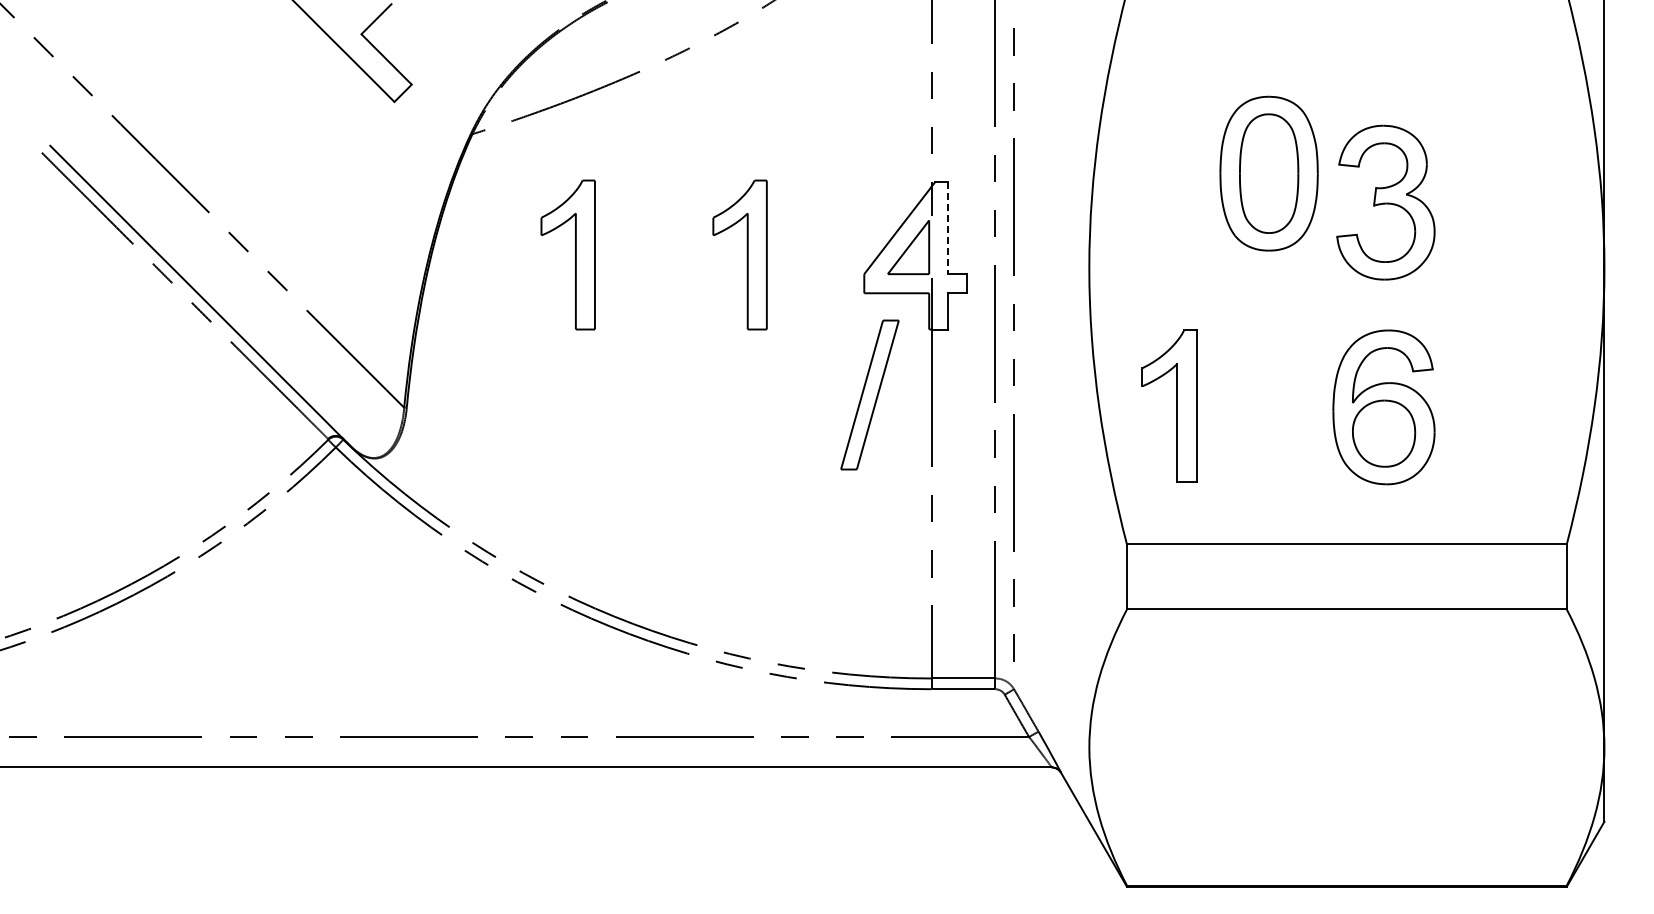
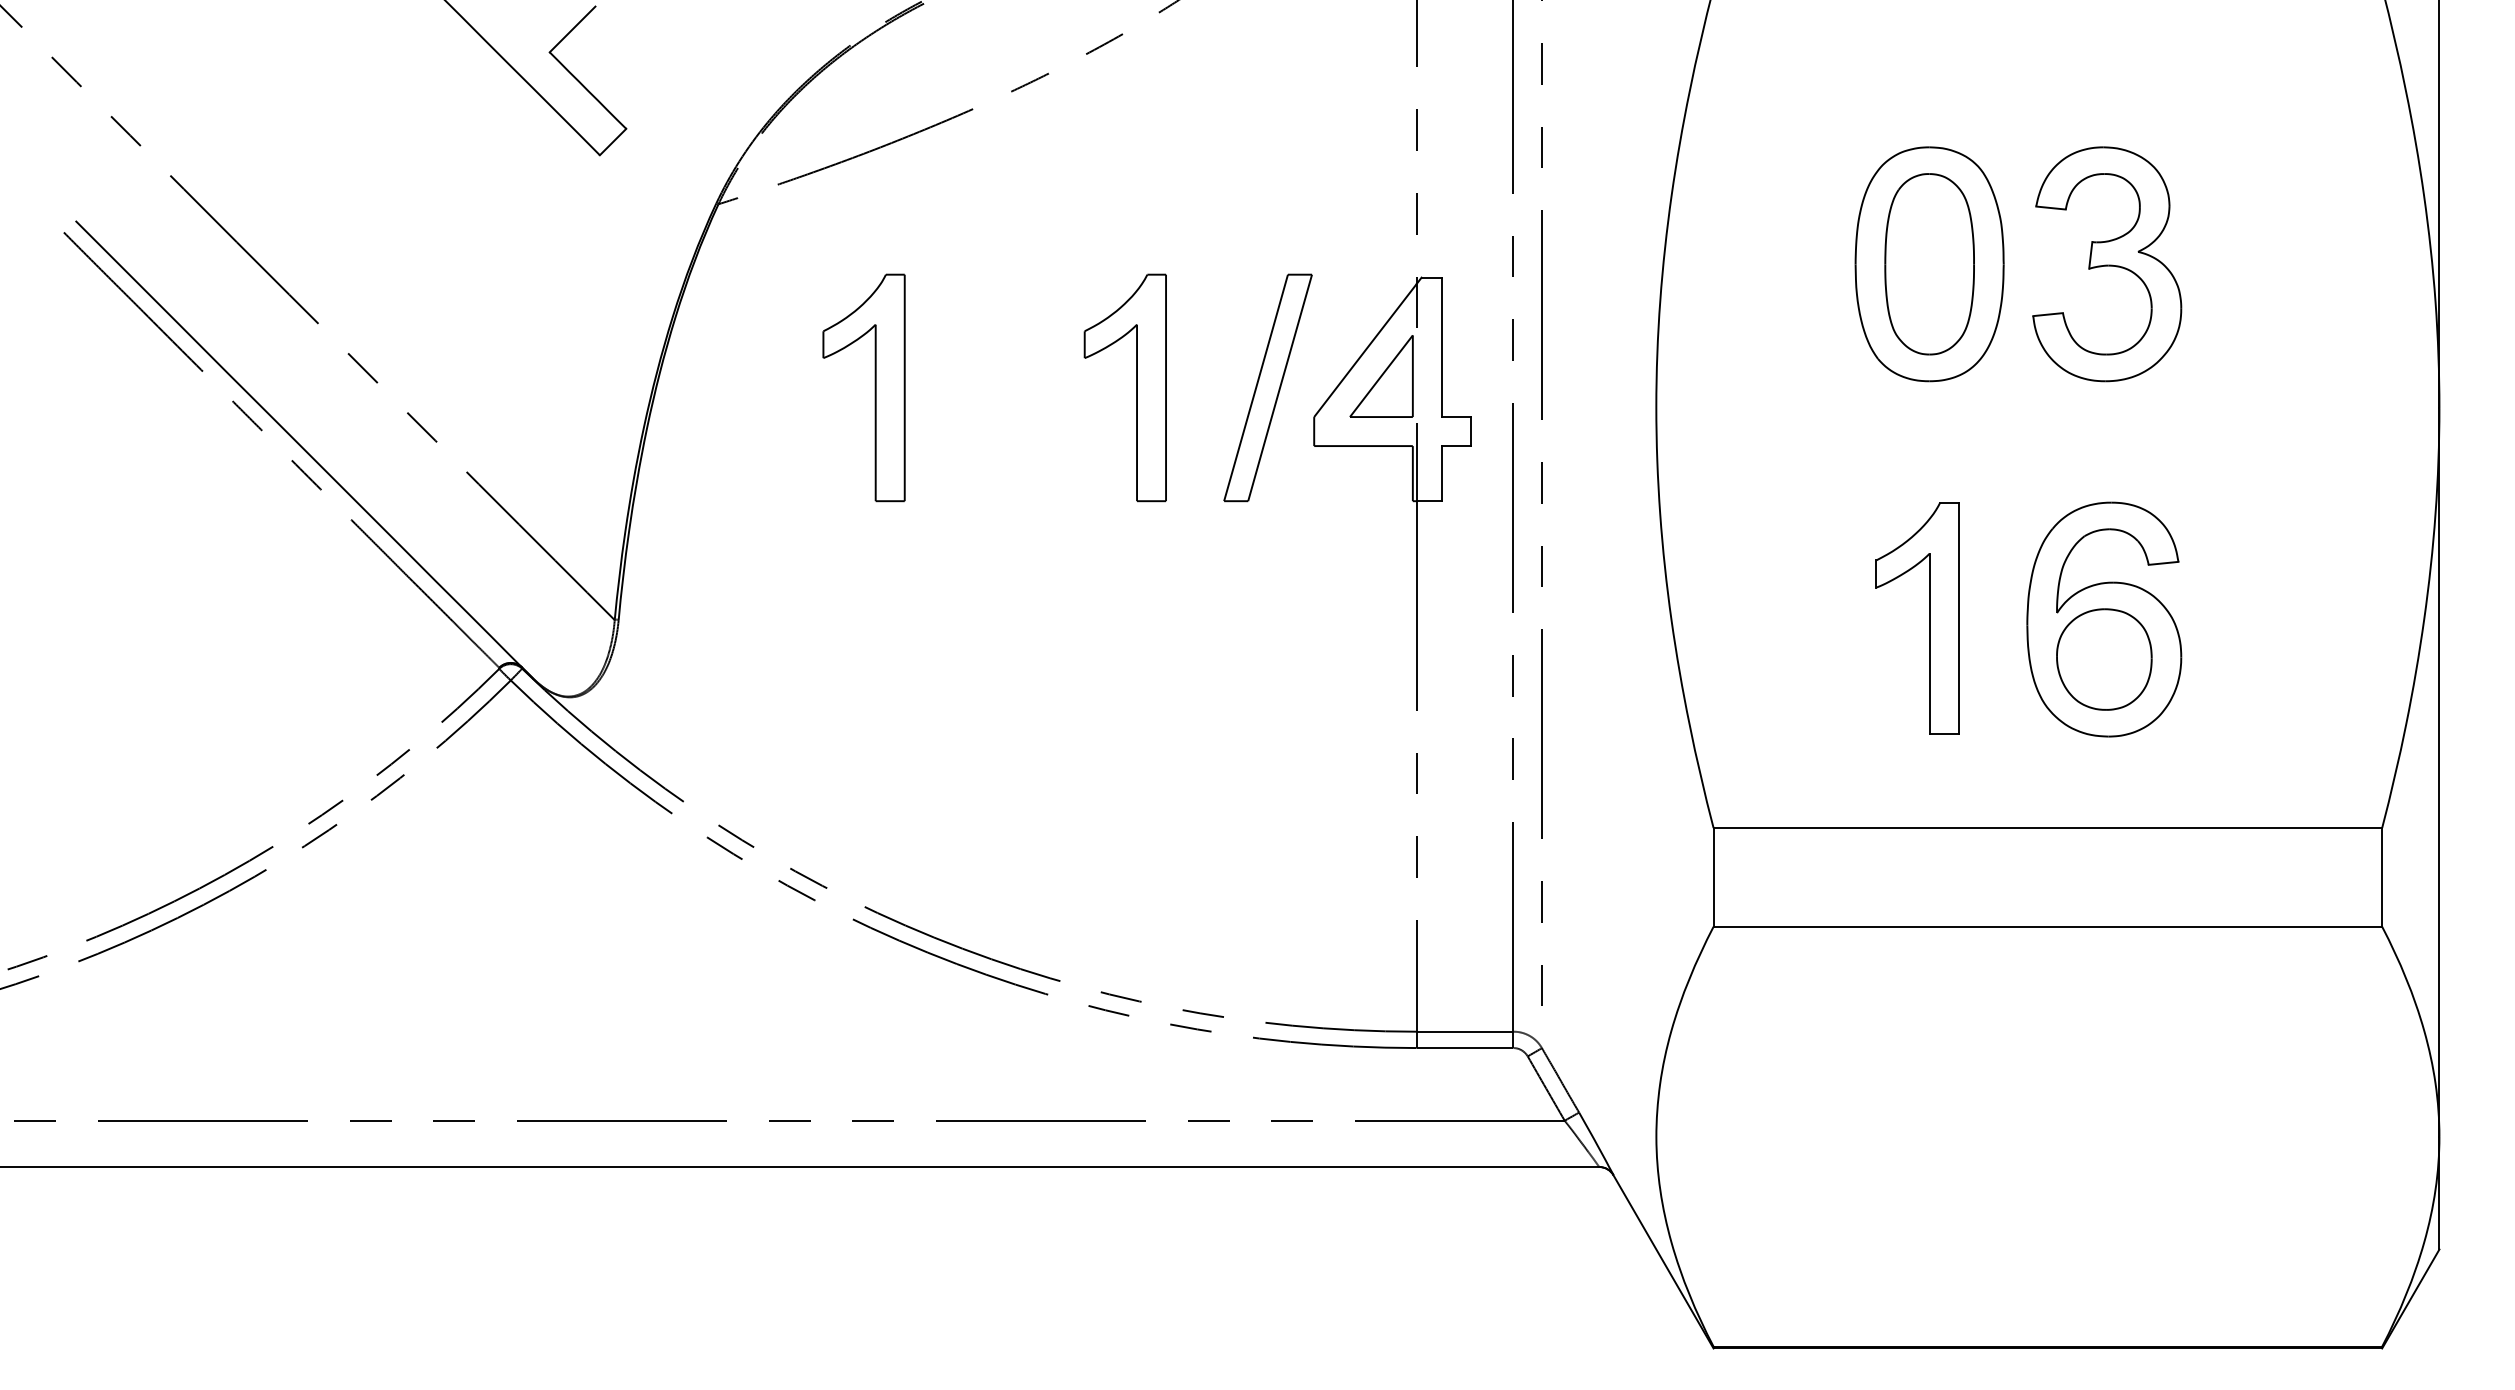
part: (1385, 202) -> (2106, 263), moved
line: (948, 228) -> (1442, 347), dashed -> solid
part: (869, 394) -> (1267, 387), moved
part: (1176, 405) -> (1928, 616), moved

